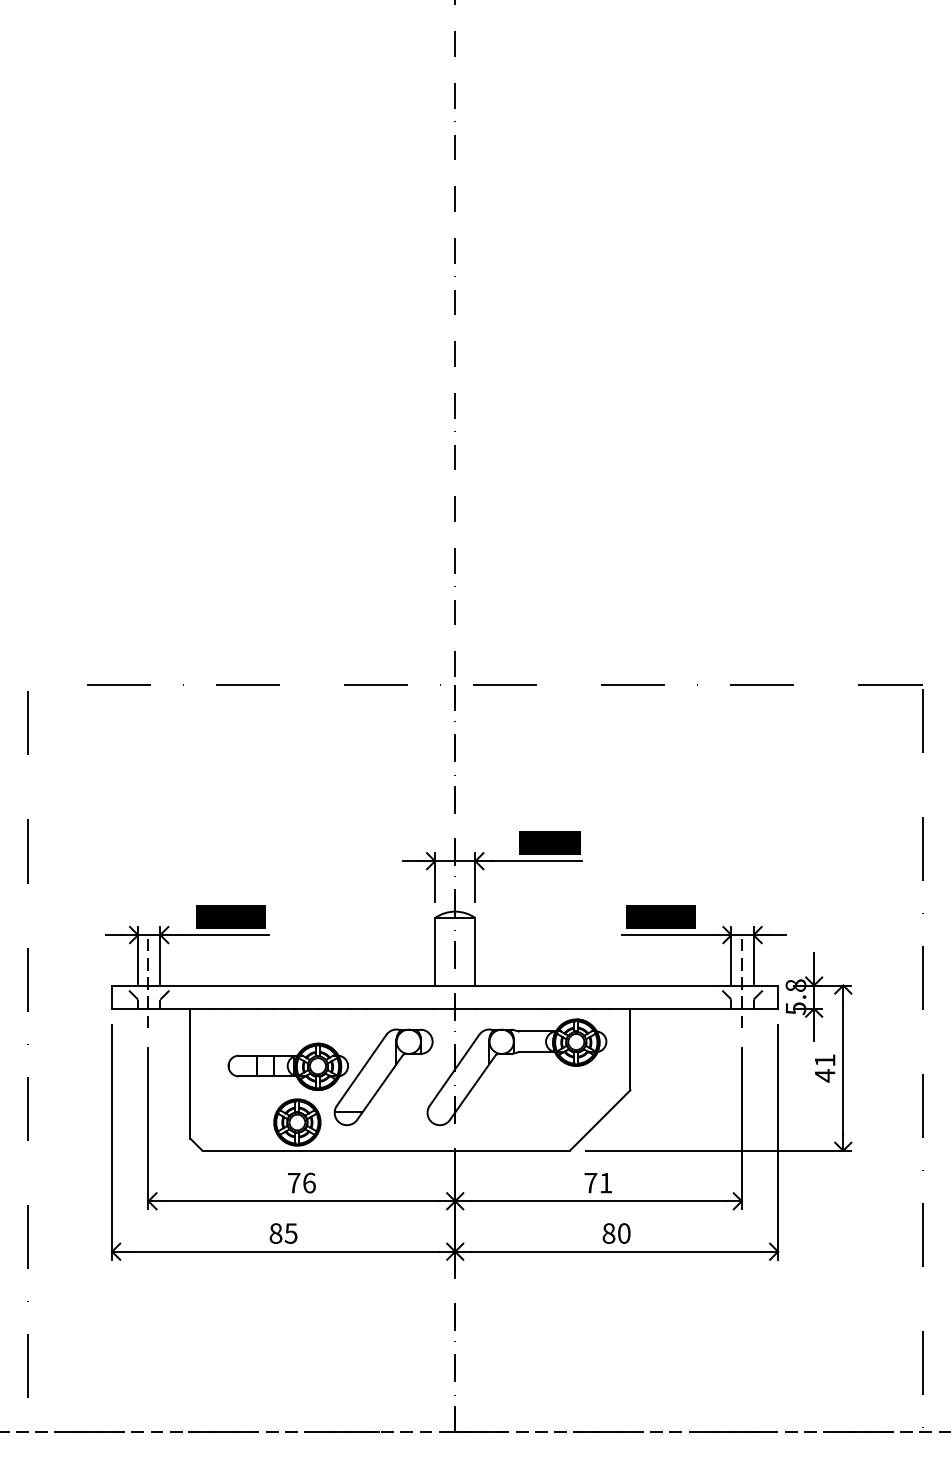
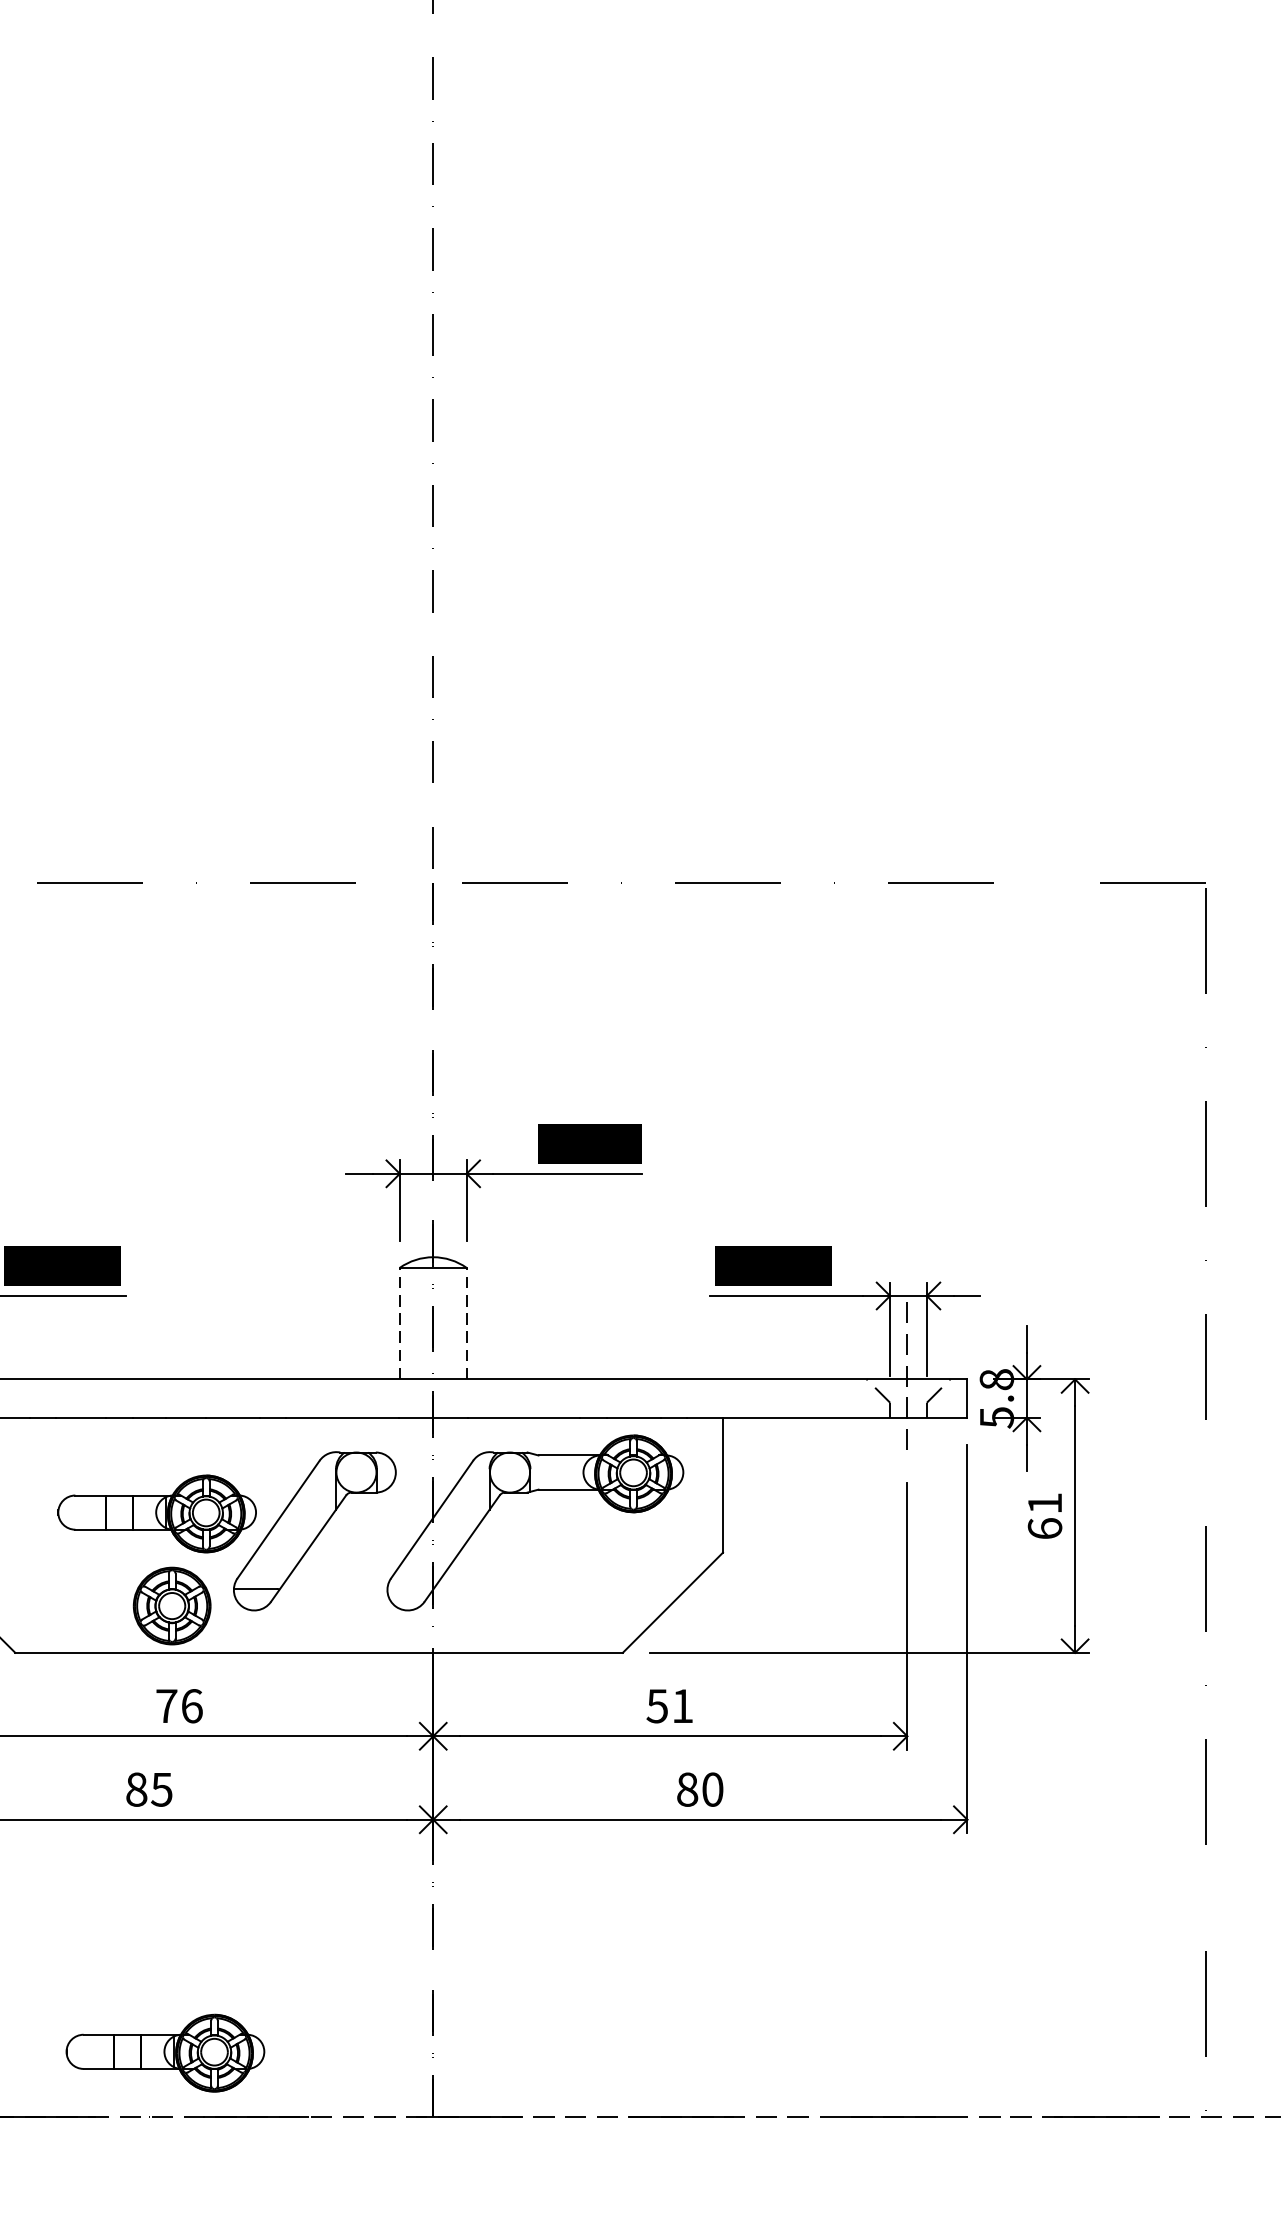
line: (435, 951) -> (400, 1323), solid -> dashed
line: (475, 951) -> (466, 1323), solid -> dashed
text: (824, 1075) -> (1044, 1528), 41 -> 61
text: (590, 1183) -> (657, 1706), 71 -> 51
part: (292, 1392) -> (164, 2052), added

